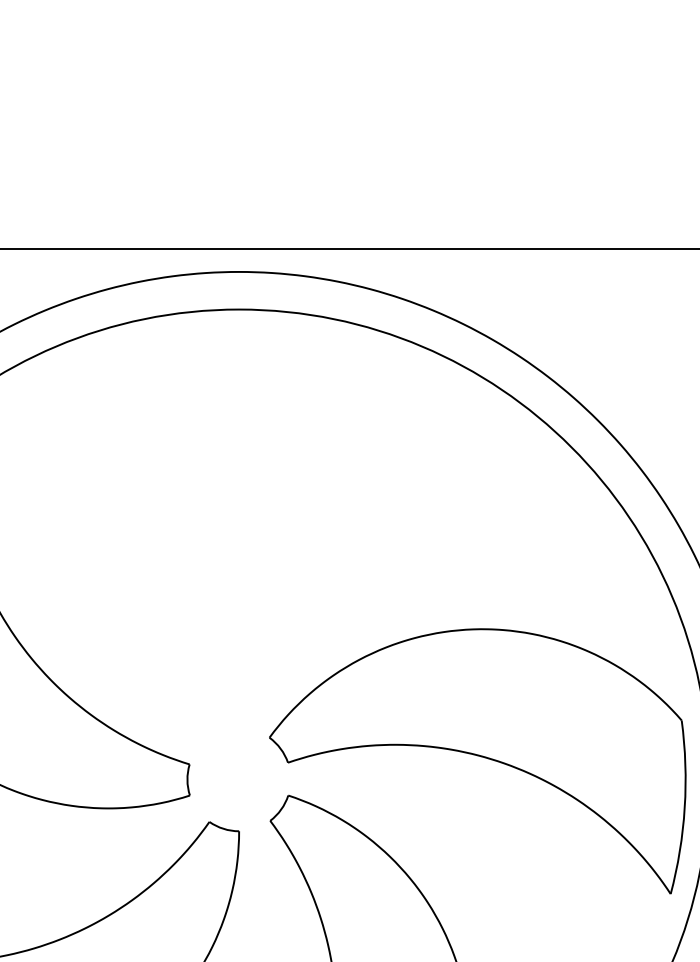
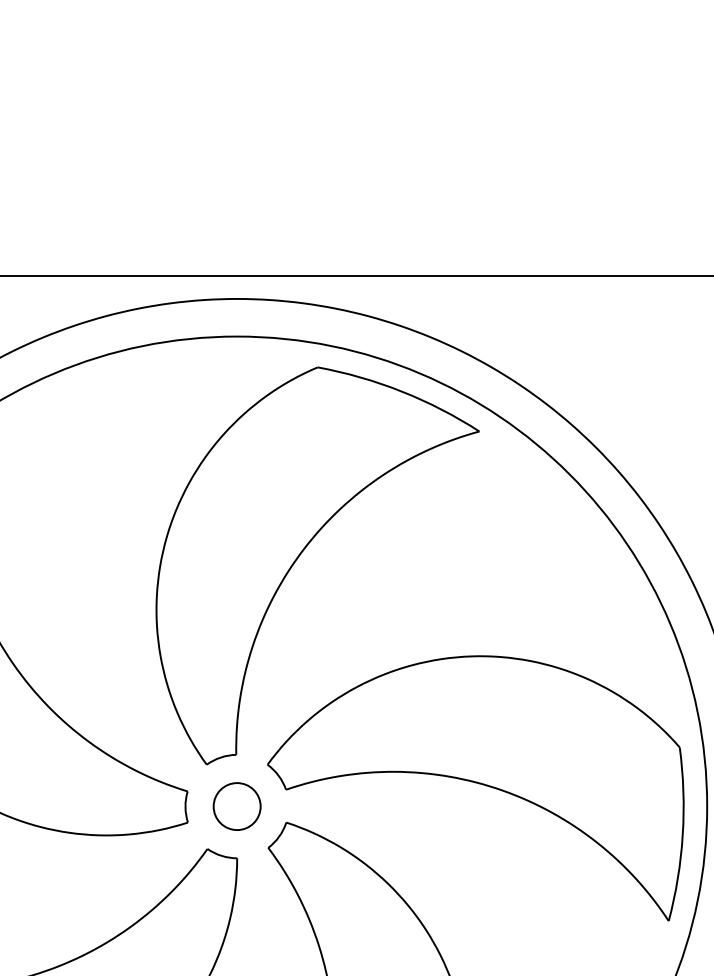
part: (303, 527) -> (301, 554), added
circle: (238, 779) -> (236, 806), added

